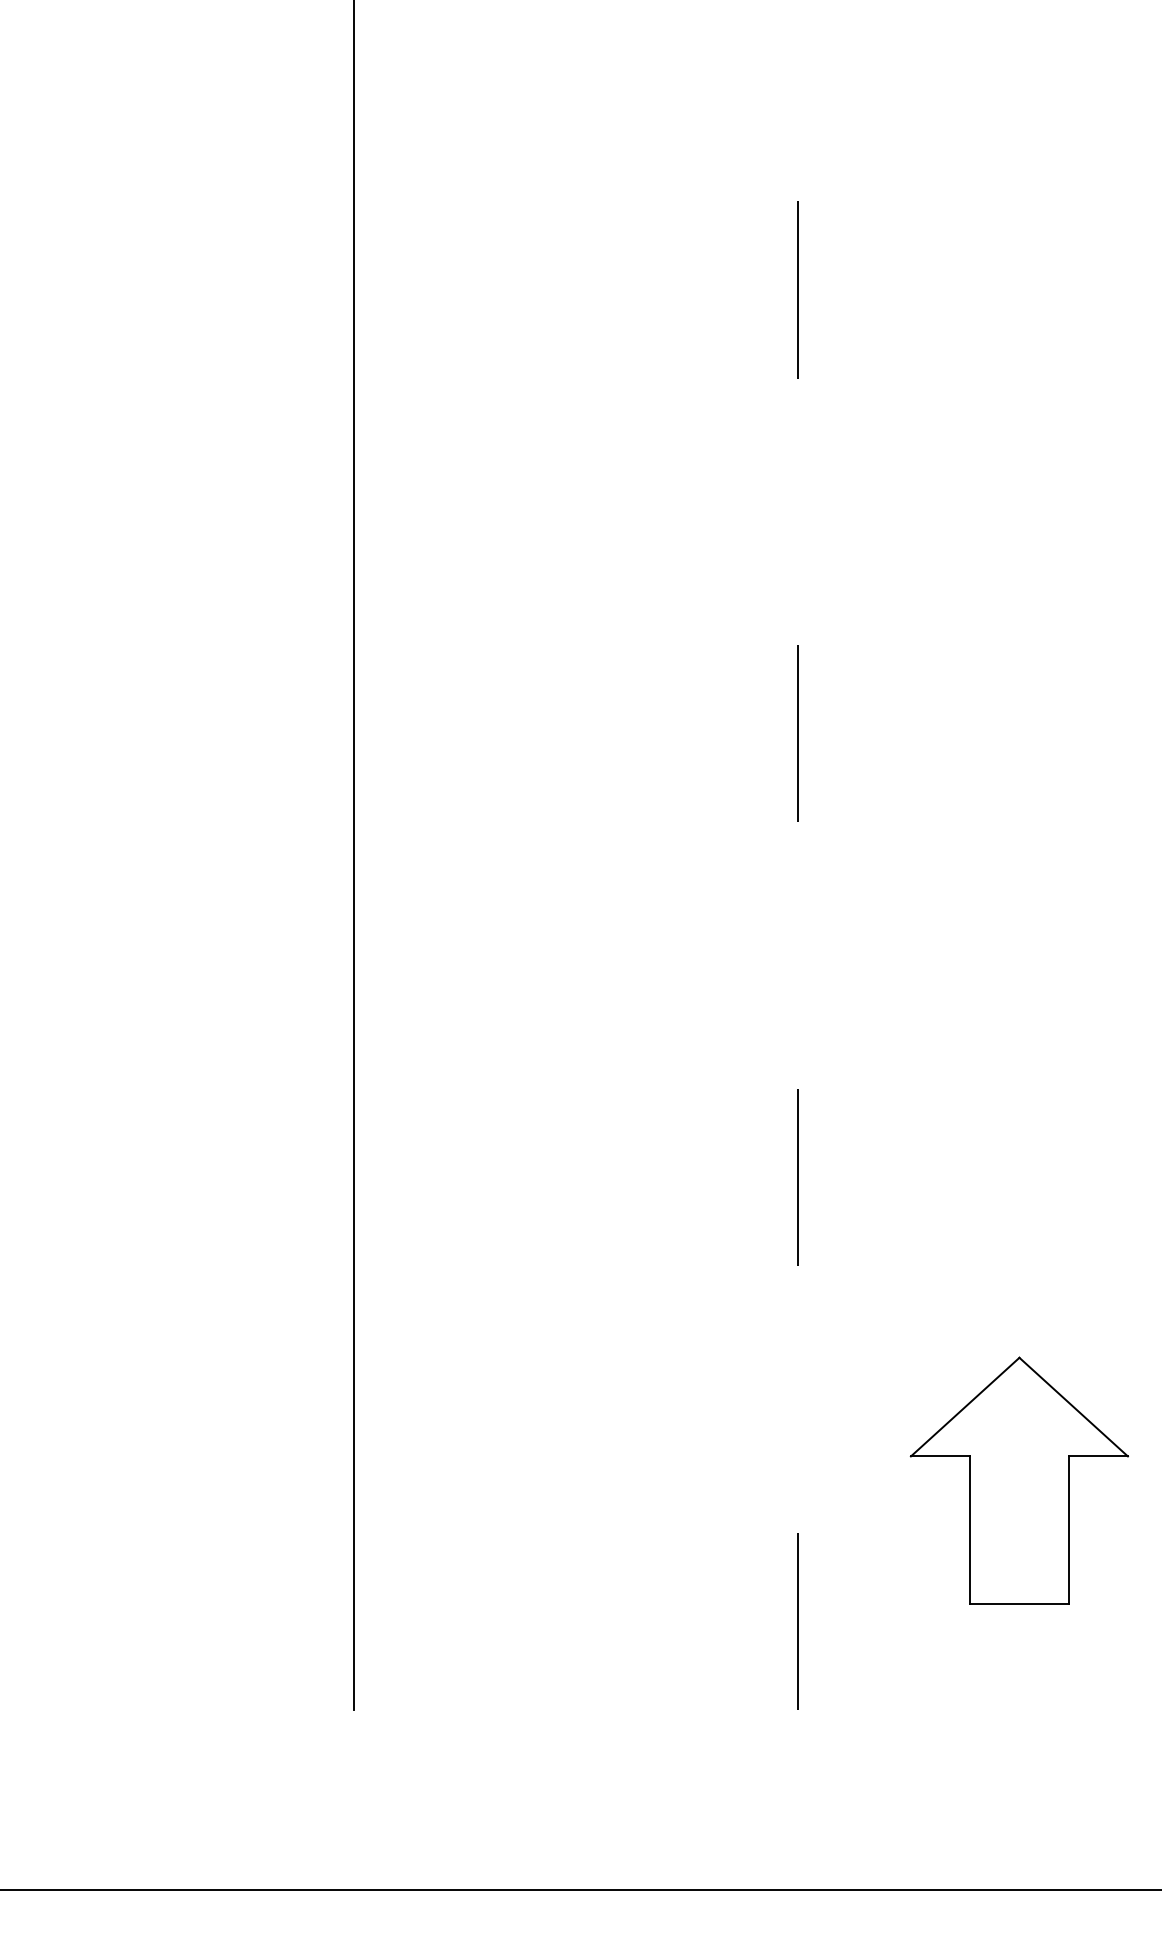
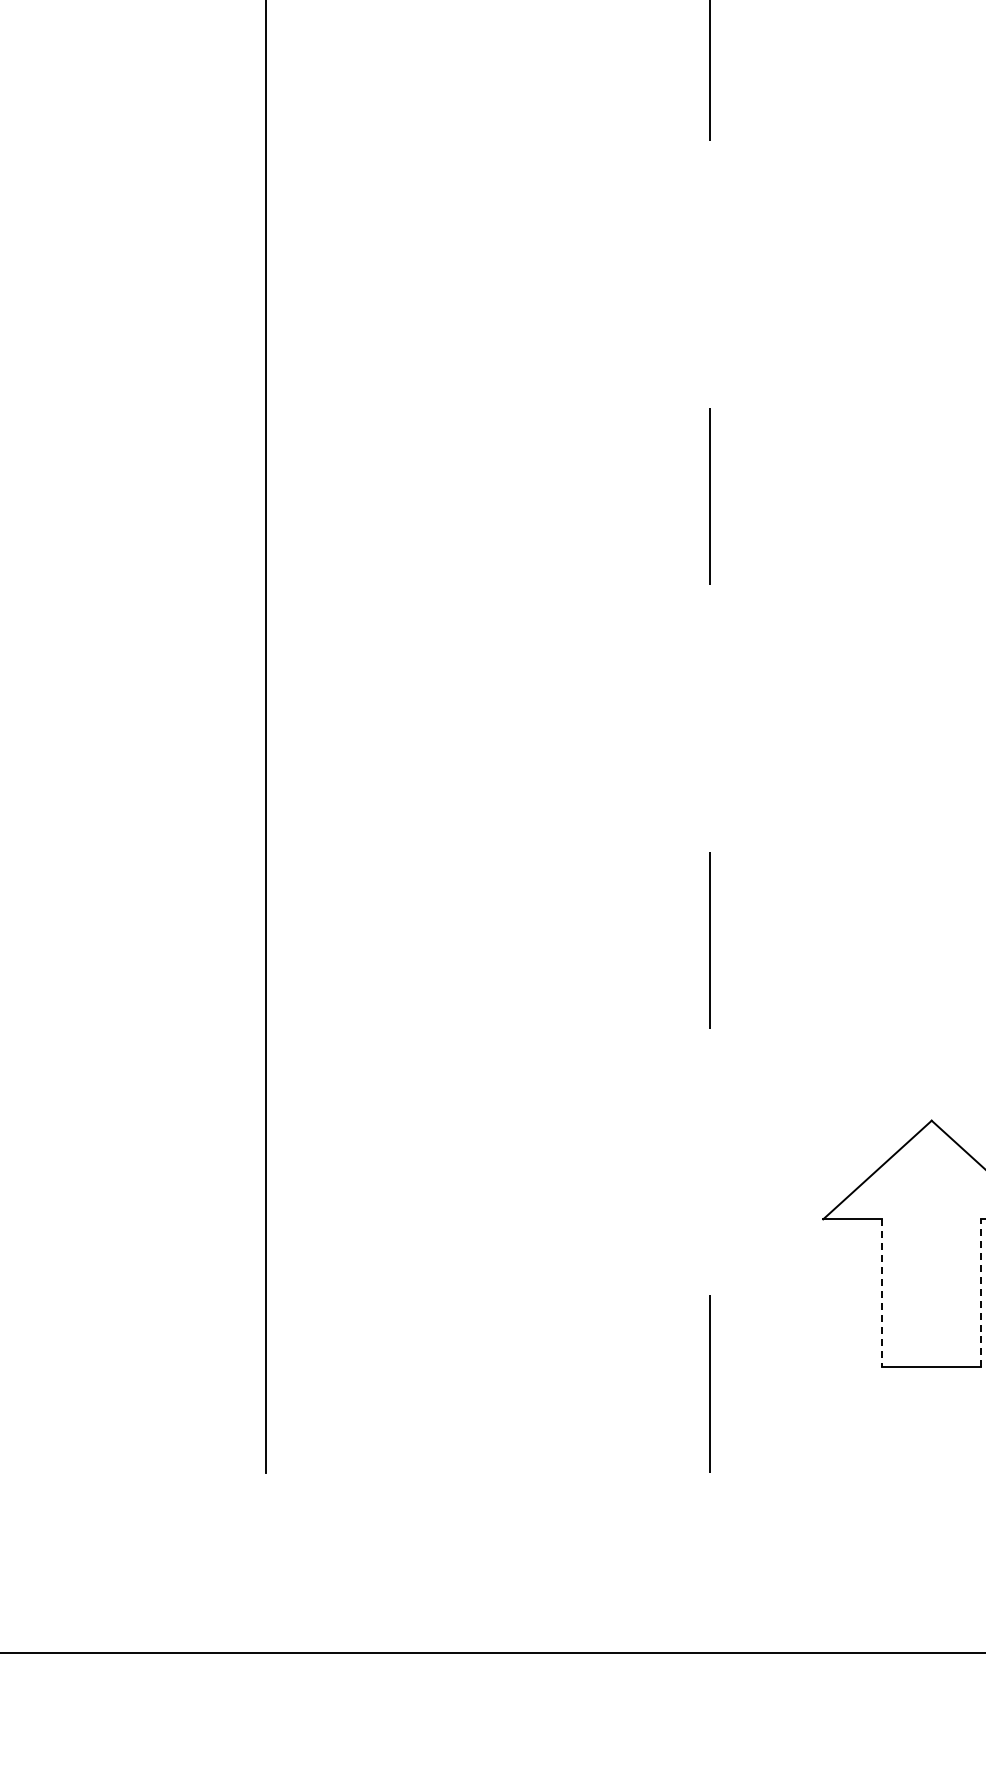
line: (970, 1530) -> (882, 1293), solid -> dashed
line: (1068, 1530) -> (980, 1293), solid -> dashed

